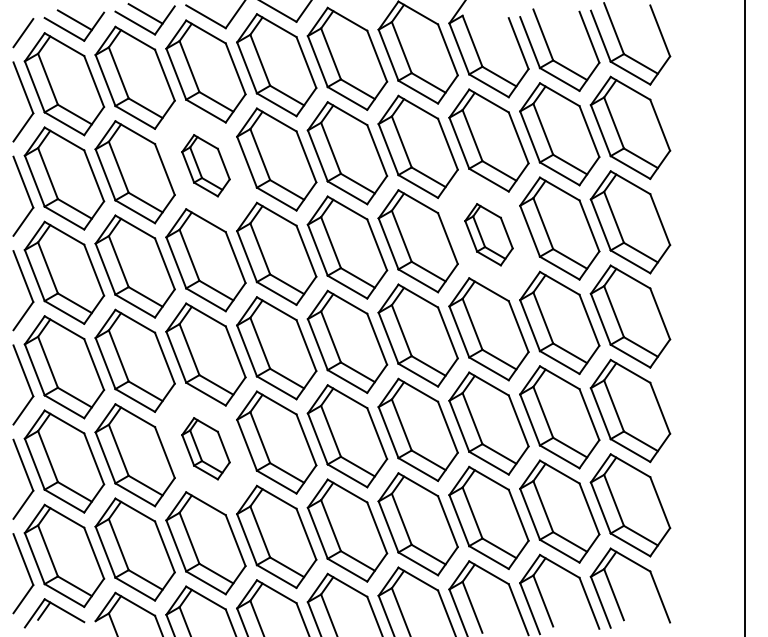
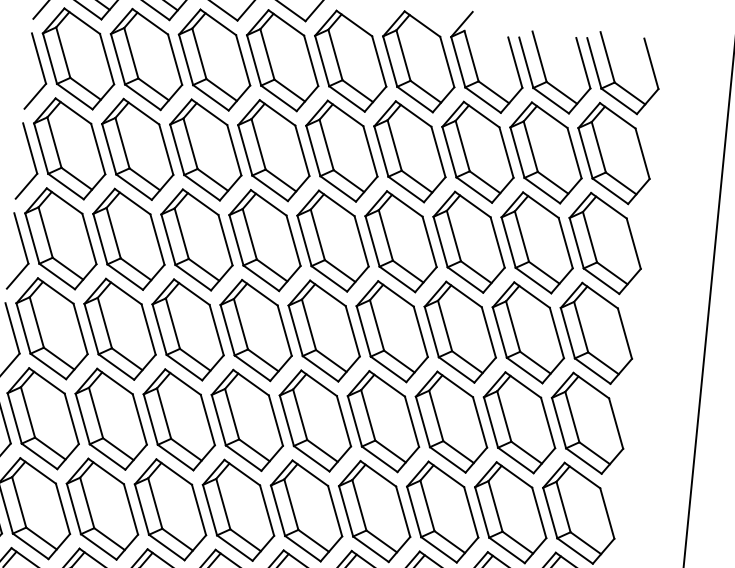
part: (205, 165) -> (205, 149), size x1.67
part: (488, 234) -> (468, 241), size x1.67
part: (205, 448) -> (178, 419), size x1.67

